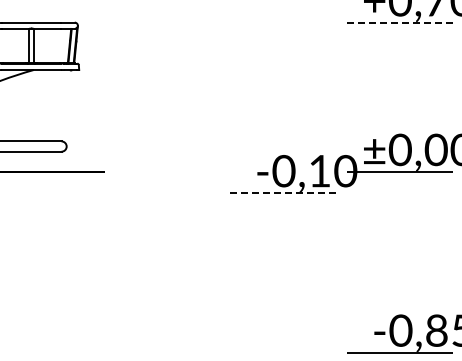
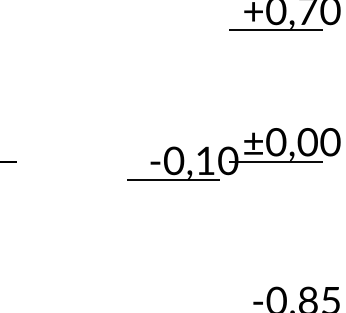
line: (400, 22) -> (276, 30), dashed -> solid
line: (283, 193) -> (173, 180), dashed -> solid

